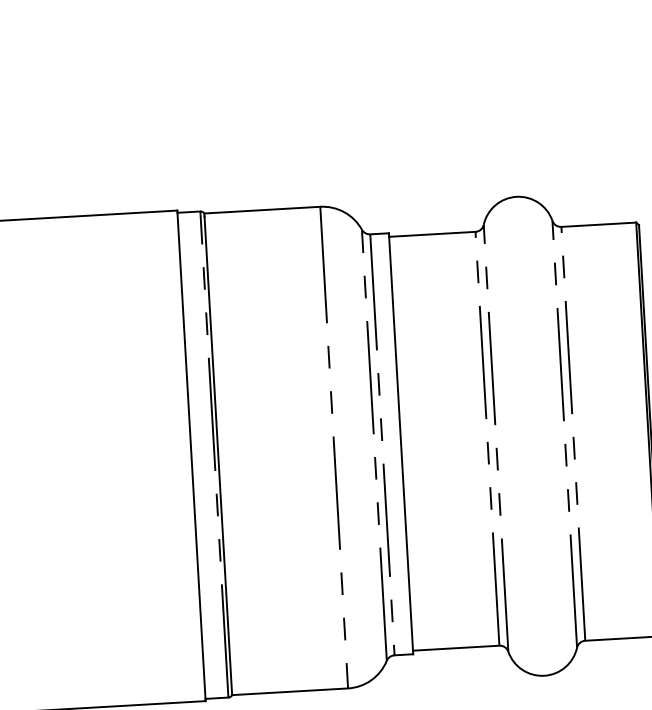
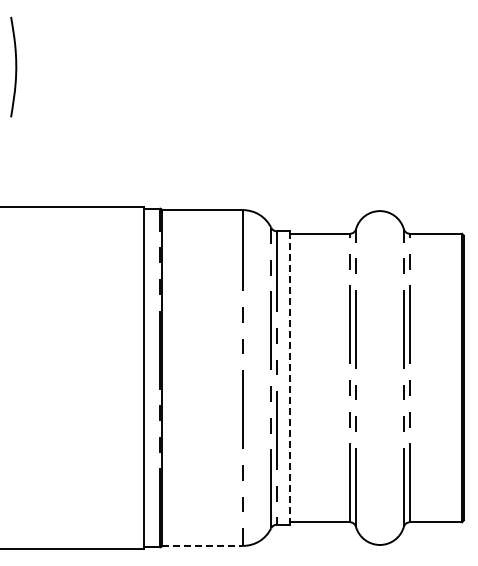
line: (400, 444) -> (289, 378), solid -> dashed
line: (291, 691) -> (203, 545), solid -> dashed

